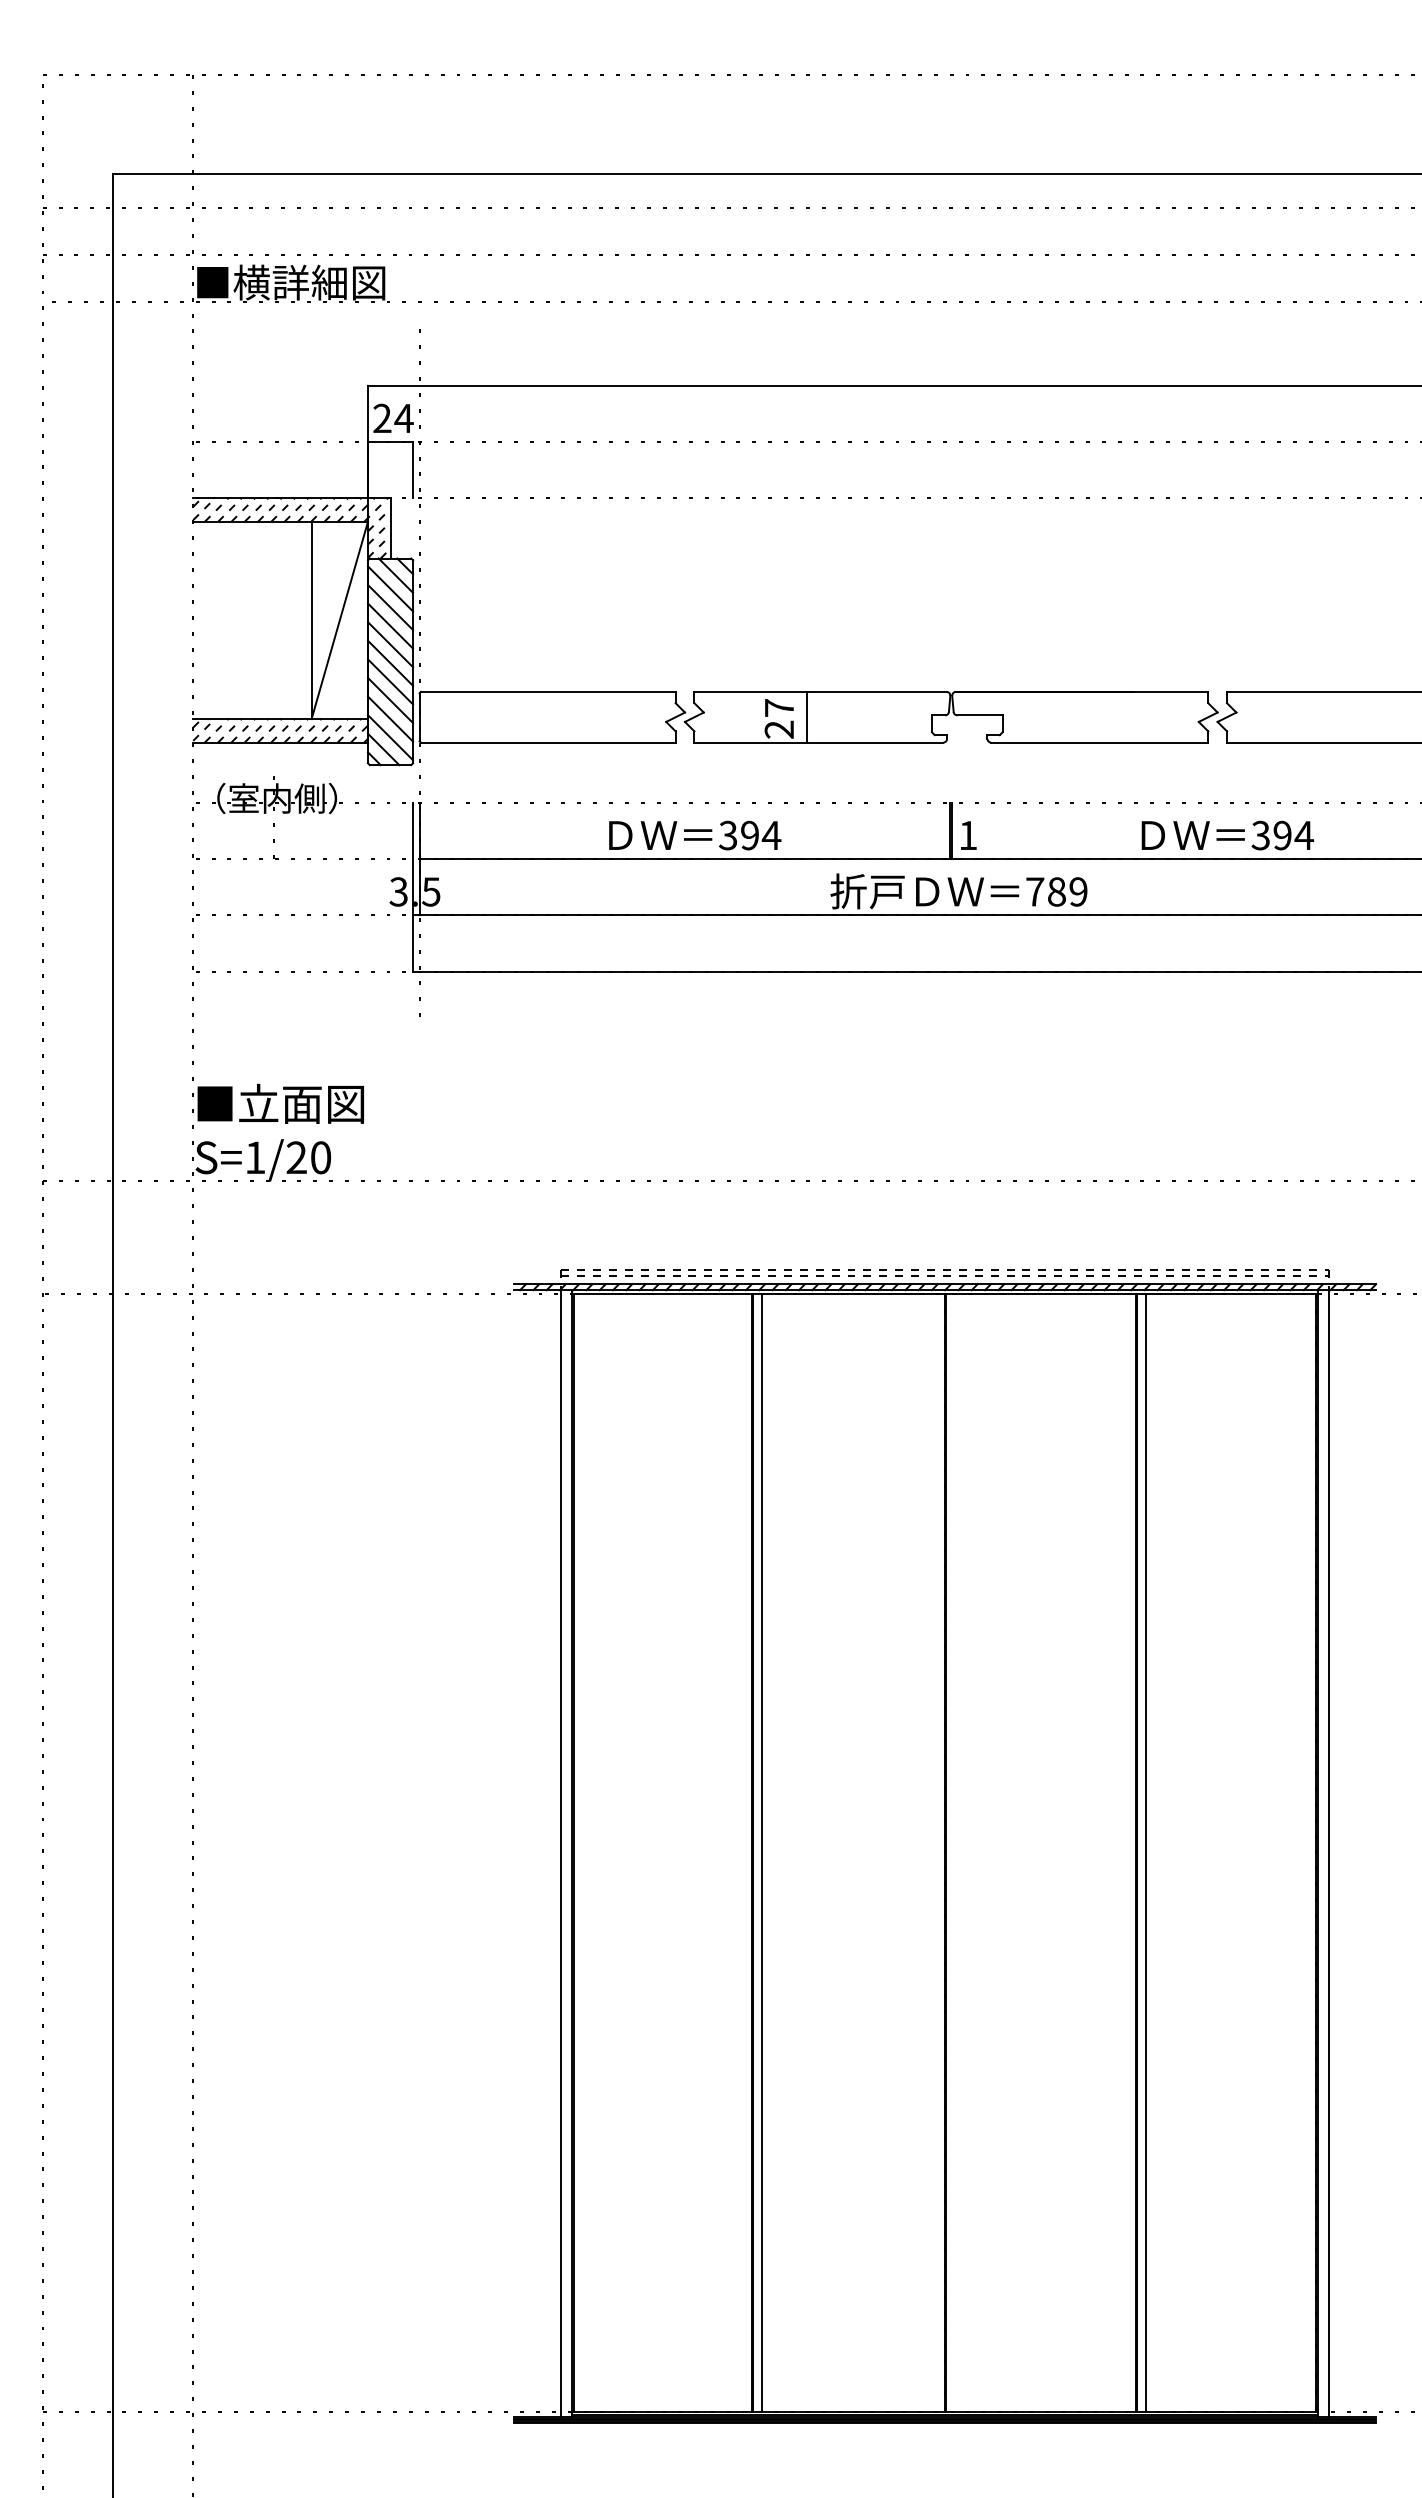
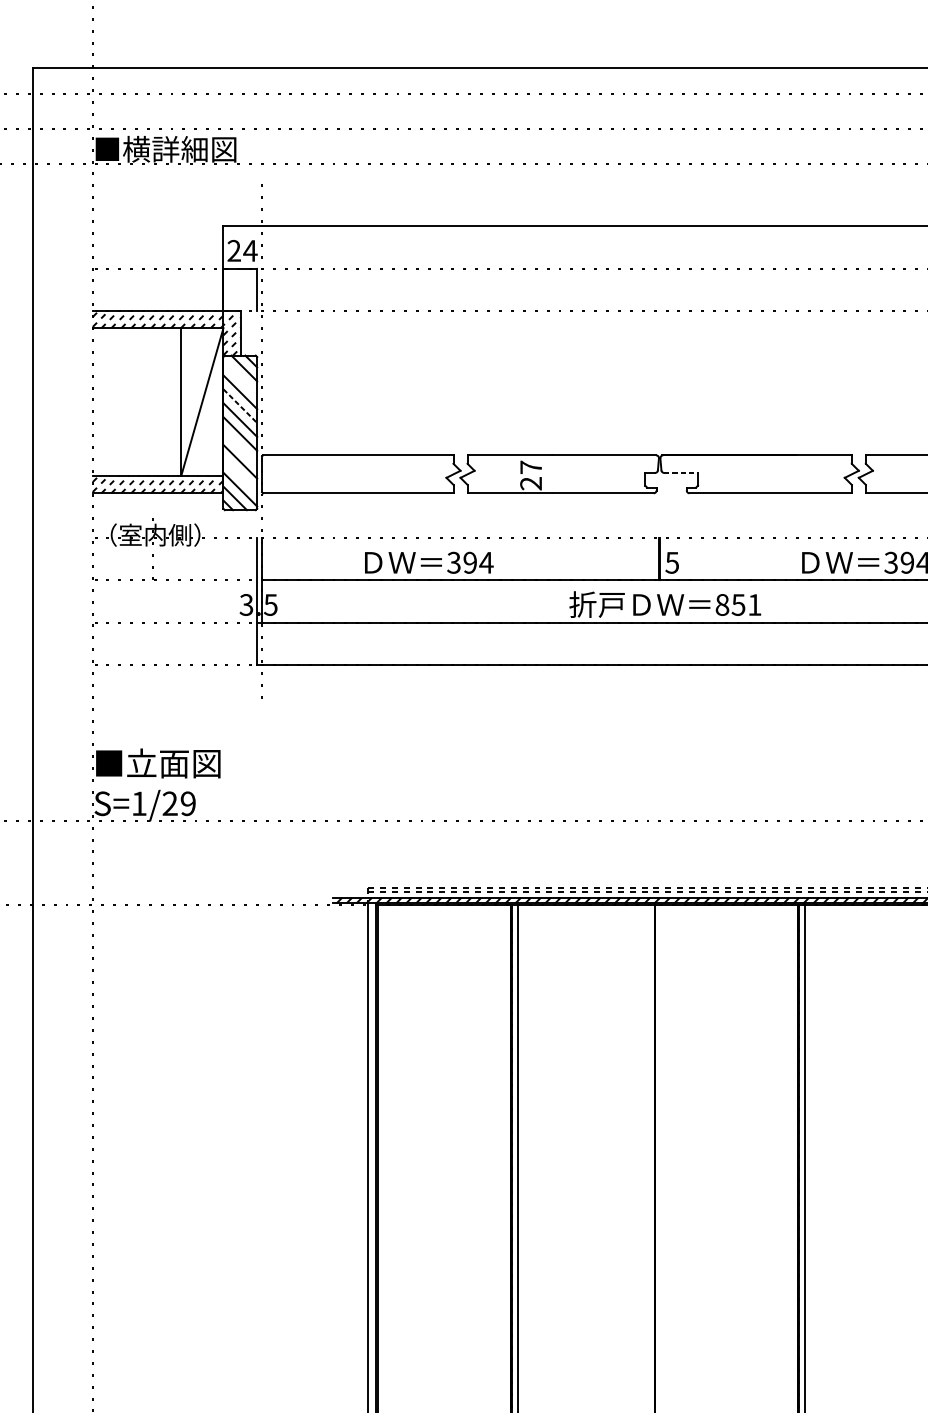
line: (390, 588) -> (240, 378), removed
line: (390, 626) -> (240, 406), solid -> dashed
line: (390, 681) -> (240, 447), removed
line: (979, 715) -> (680, 473), solid -> dashed
line: (807, 716) -> (552, 473), removed
line: (390, 718) -> (240, 475), removed
text: (695, 835) -> (429, 562), moved
text: (967, 835) -> (671, 562), 1 -> 5
text: (1056, 891) -> (738, 604), 789 -> 851
text: (321, 1157) -> (188, 803), S=1/20 -> S=1/29

